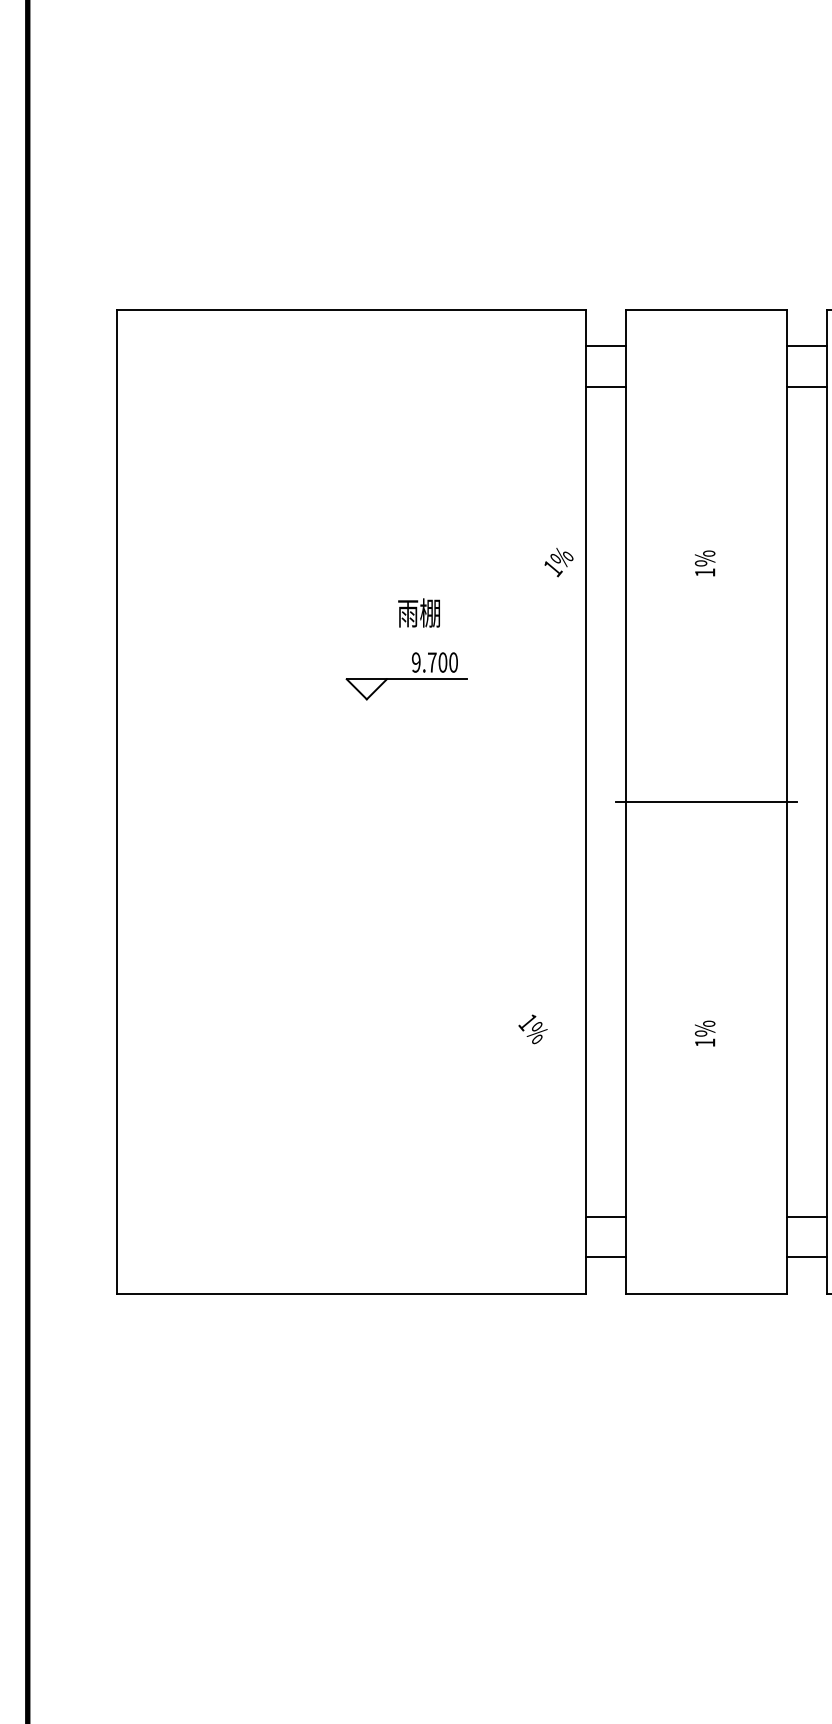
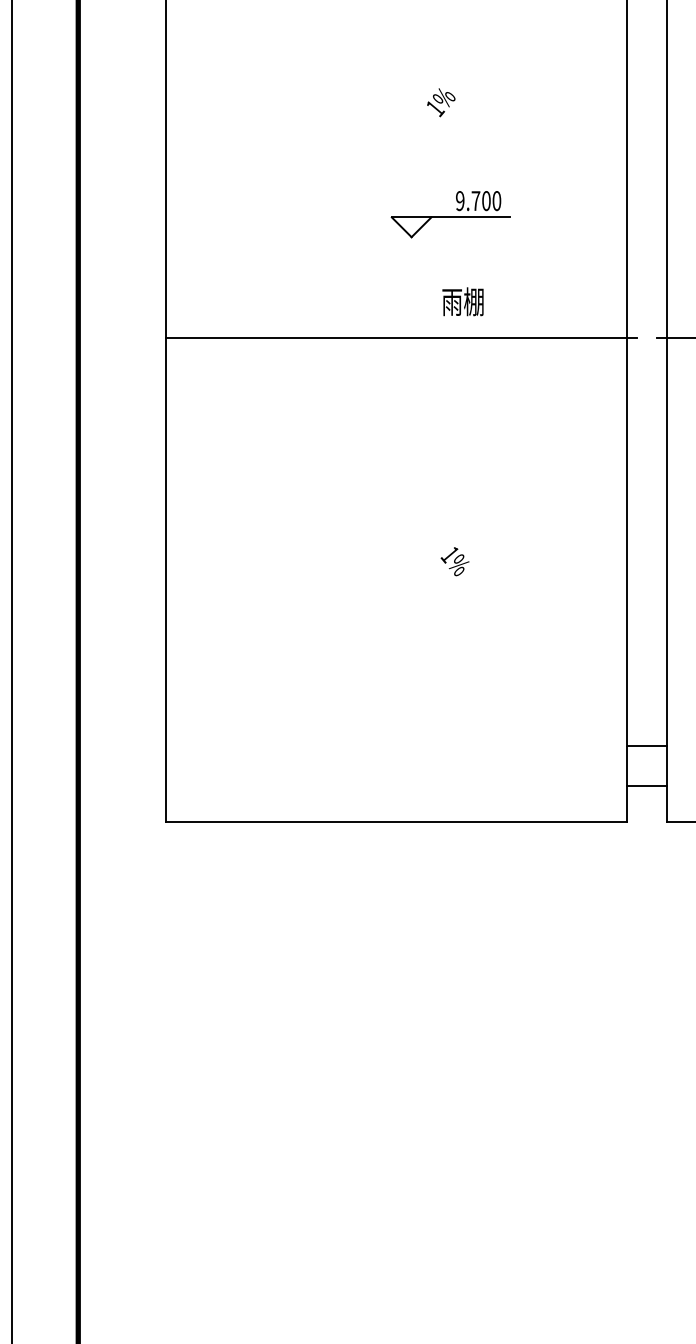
text: (558, 562) -> (440, 102), moved
text: (418, 612) -> (462, 301), moved
line: (356, 801) -> (401, 337), added
text: (532, 1029) -> (454, 561), moved

